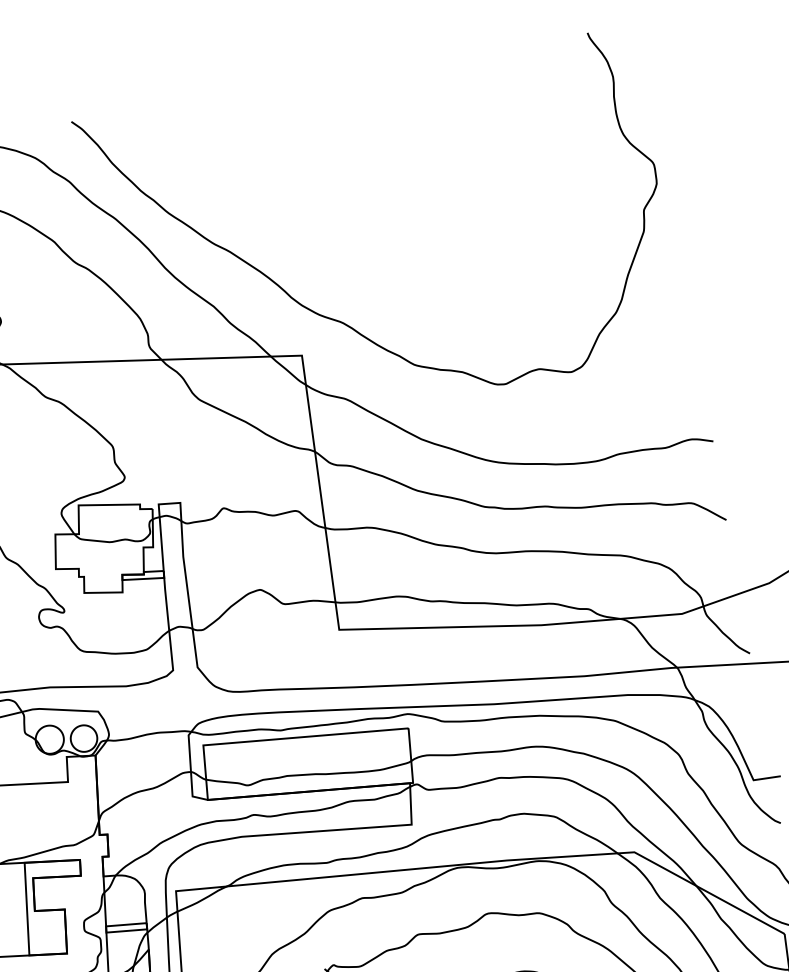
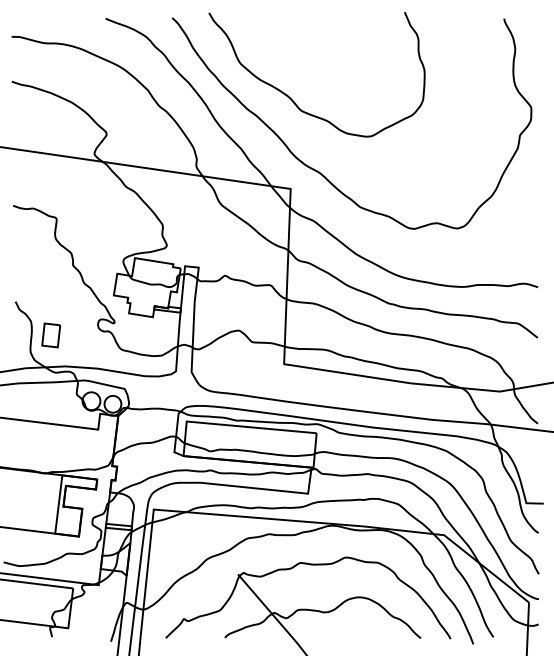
curve: (278, 214) -> (291, 98), added

